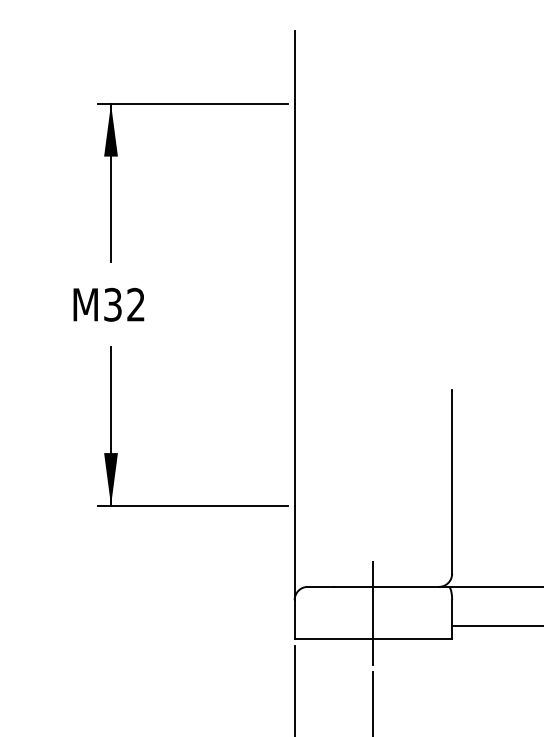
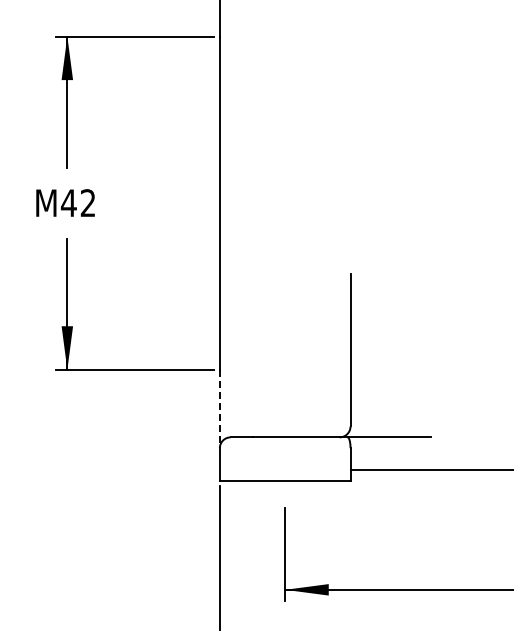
text: (112, 305) -> (68, 203), M32 -> M42
line: (294, 553) -> (219, 409), solid -> dashed
line: (373, 612) -> (285, 458), removed

